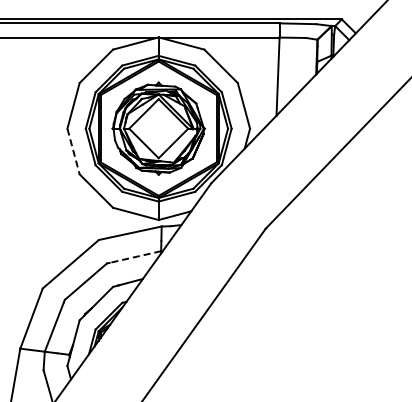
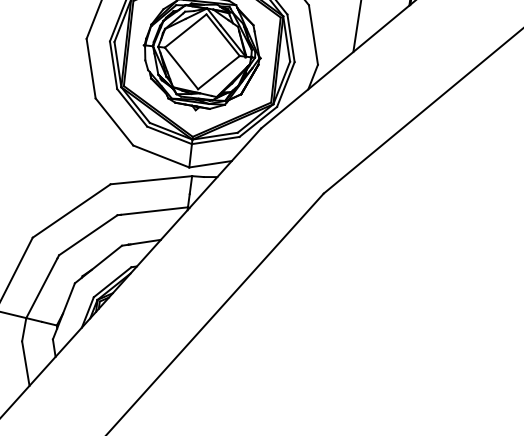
line: (73, 151) -> (91, 68), dashed -> solid
line: (134, 257) -> (153, 211), dashed -> solid

